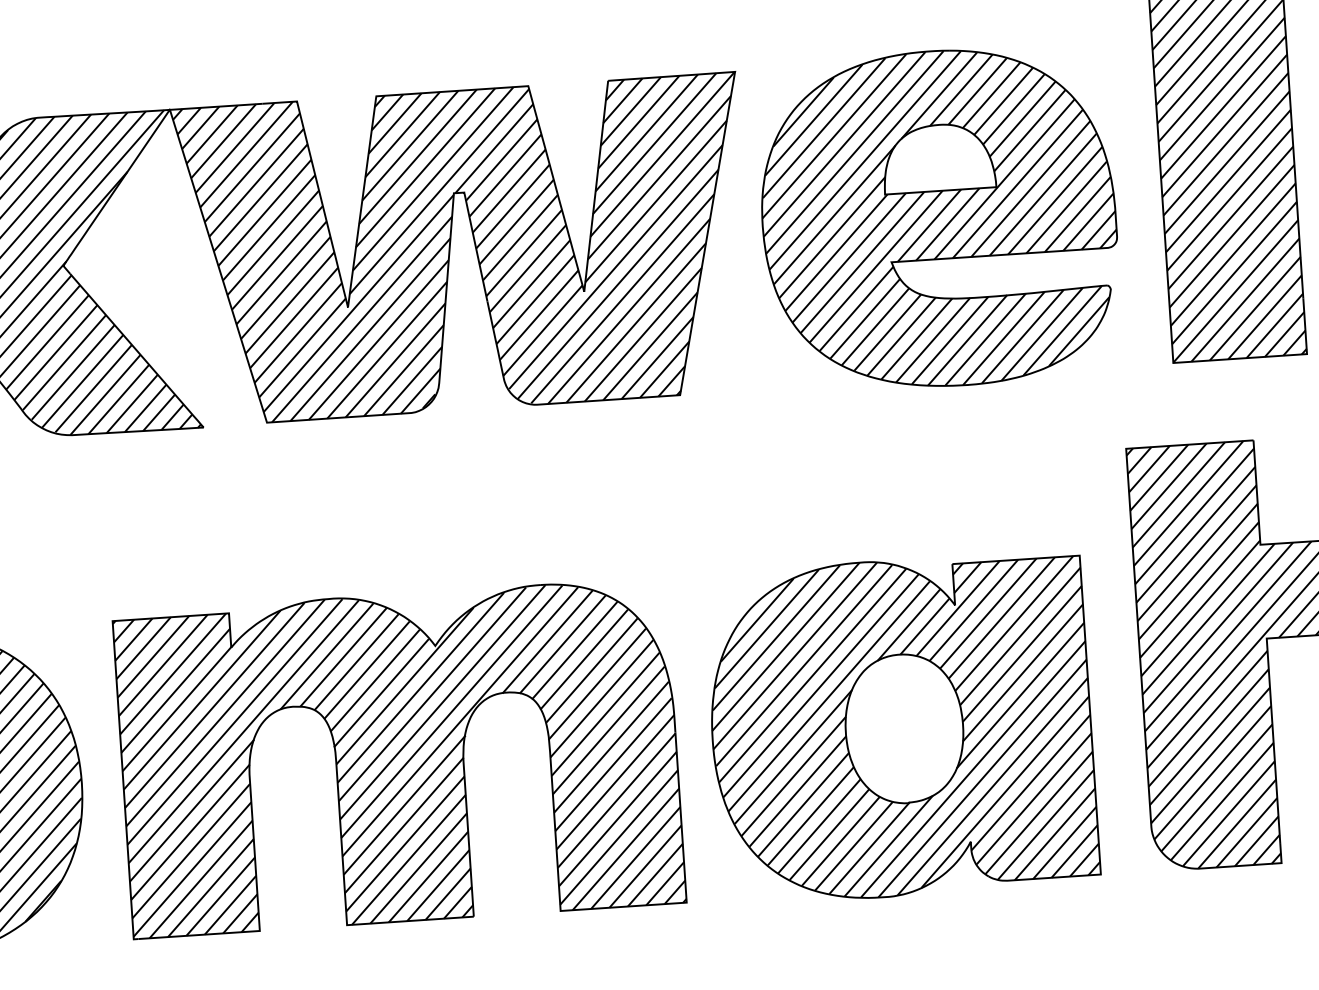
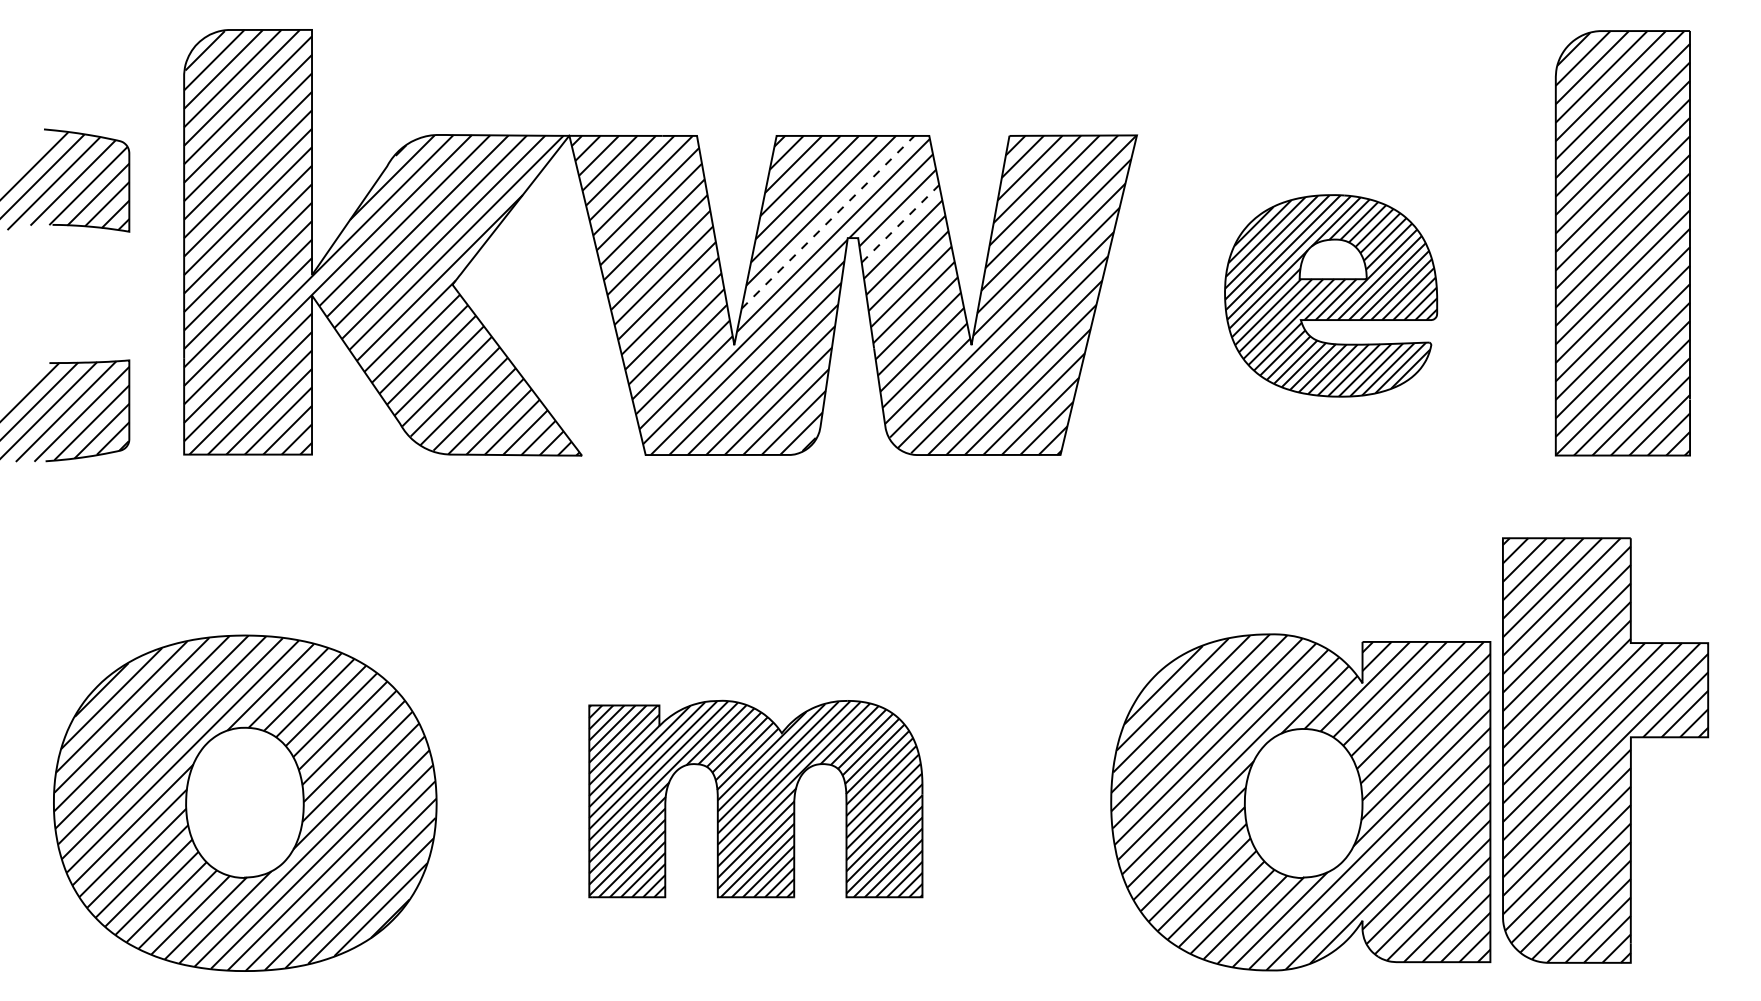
line: (505, 175) -> (900, 223), solid -> dashed
line: (433, 178) -> (828, 221), solid -> dashed
part: (938, 218) -> (1330, 295), size x0.6
part: (901, 728) -> (1300, 802), moved
part: (399, 757) -> (755, 798), size x0.6

